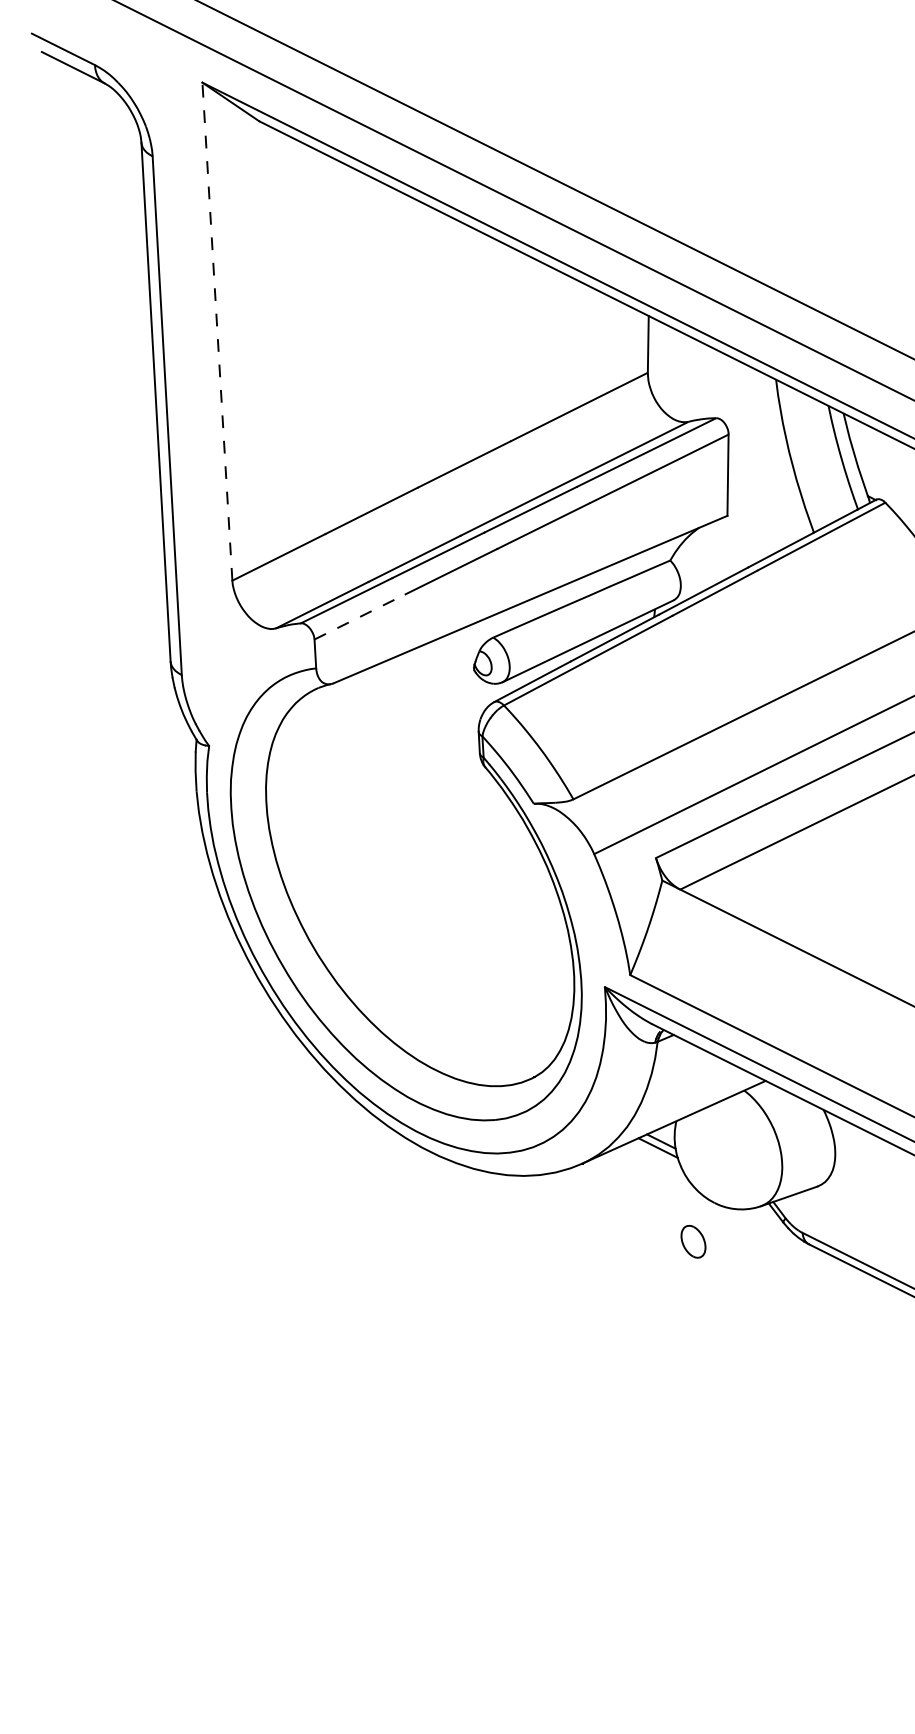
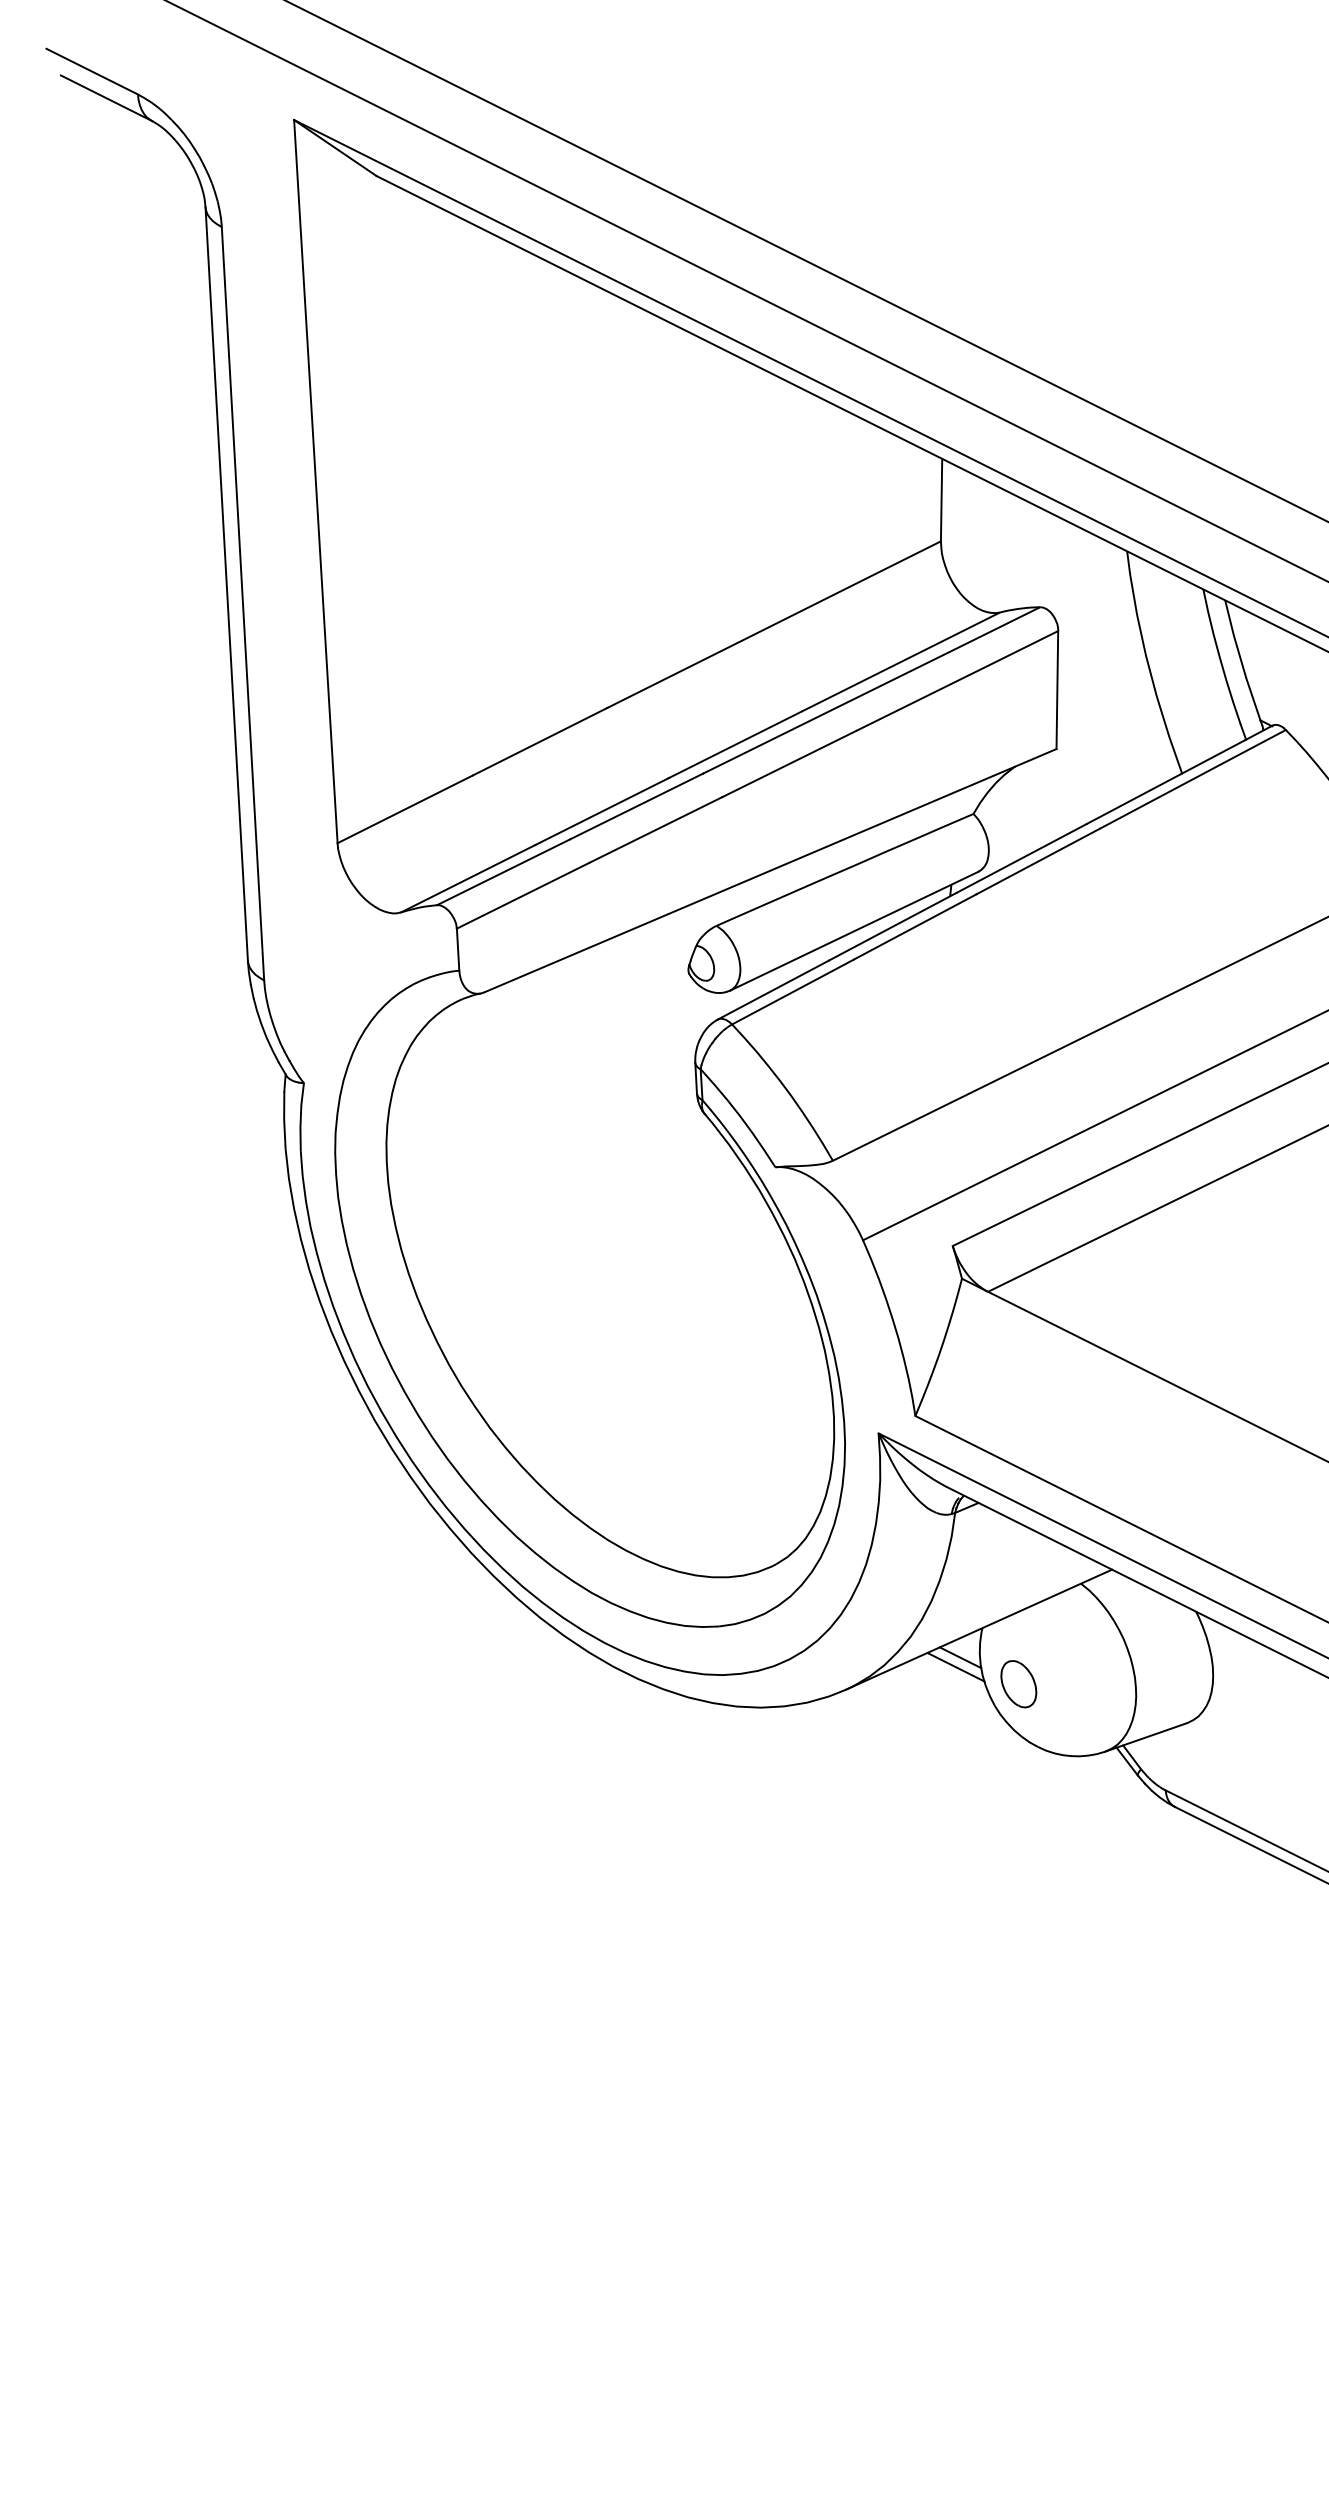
line: (217, 331) -> (315, 481), dashed -> solid
line: (360, 616) -> (523, 895), dashed -> solid
part: (693, 1241) -> (1018, 1683), moved

